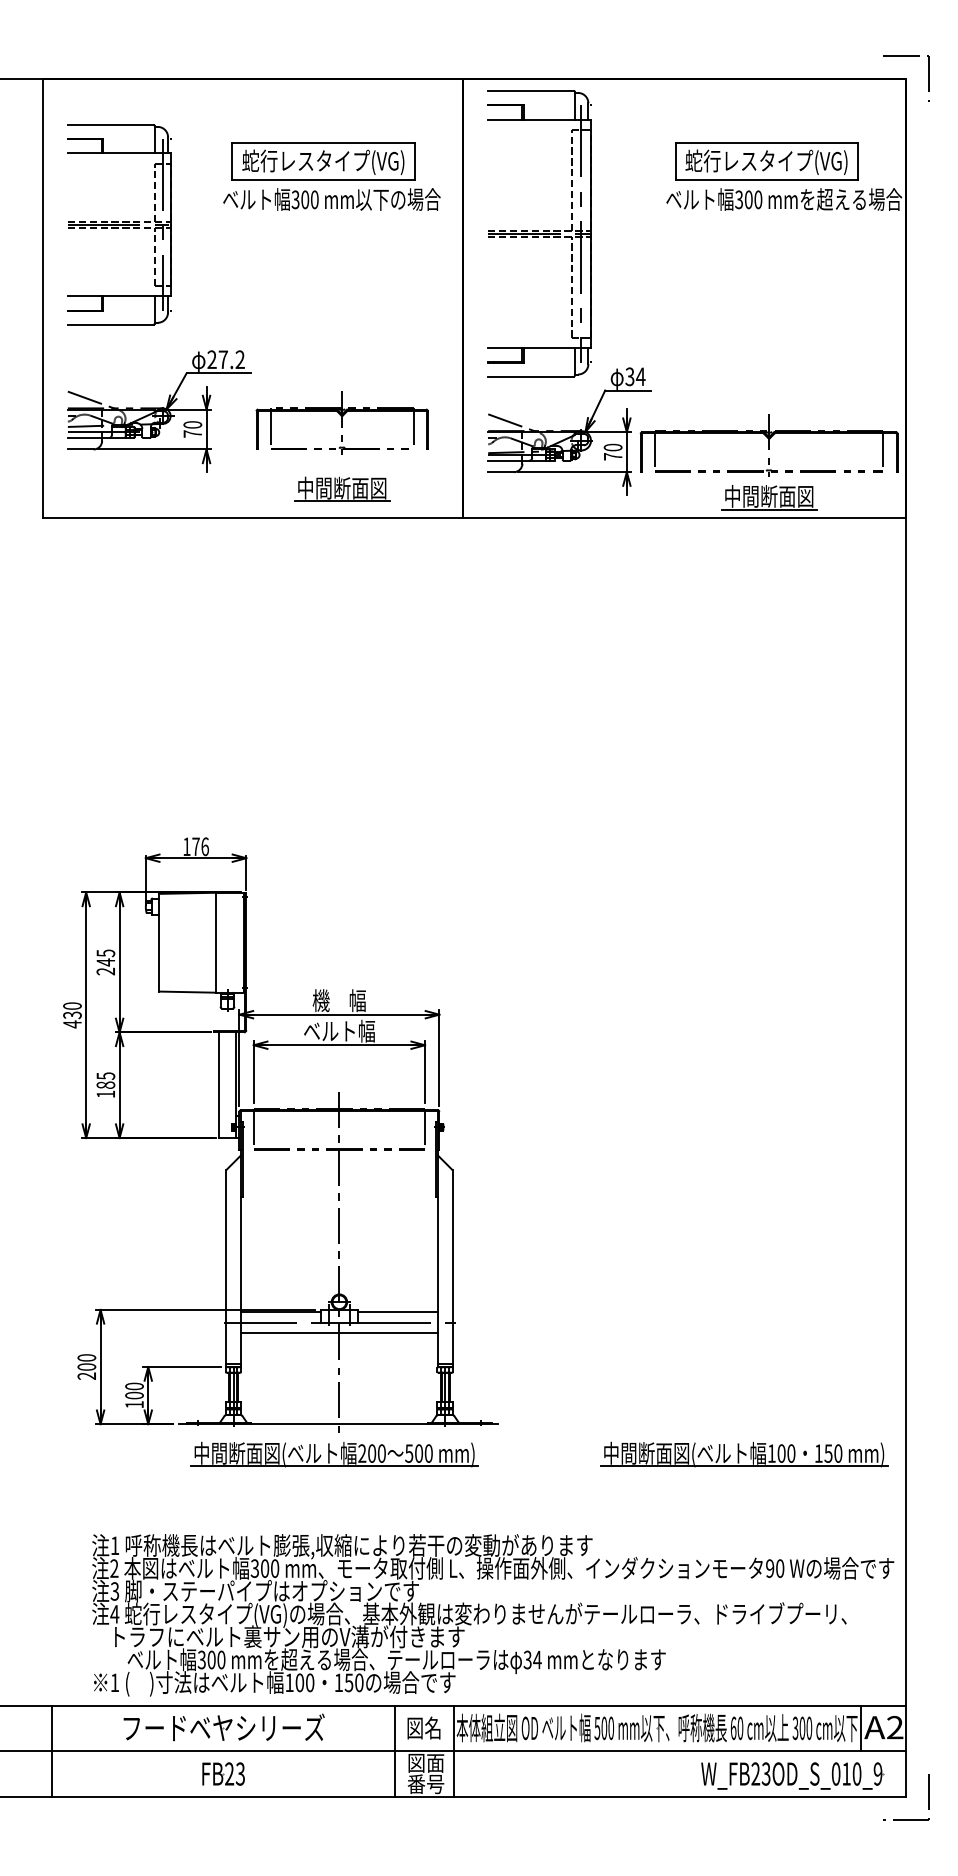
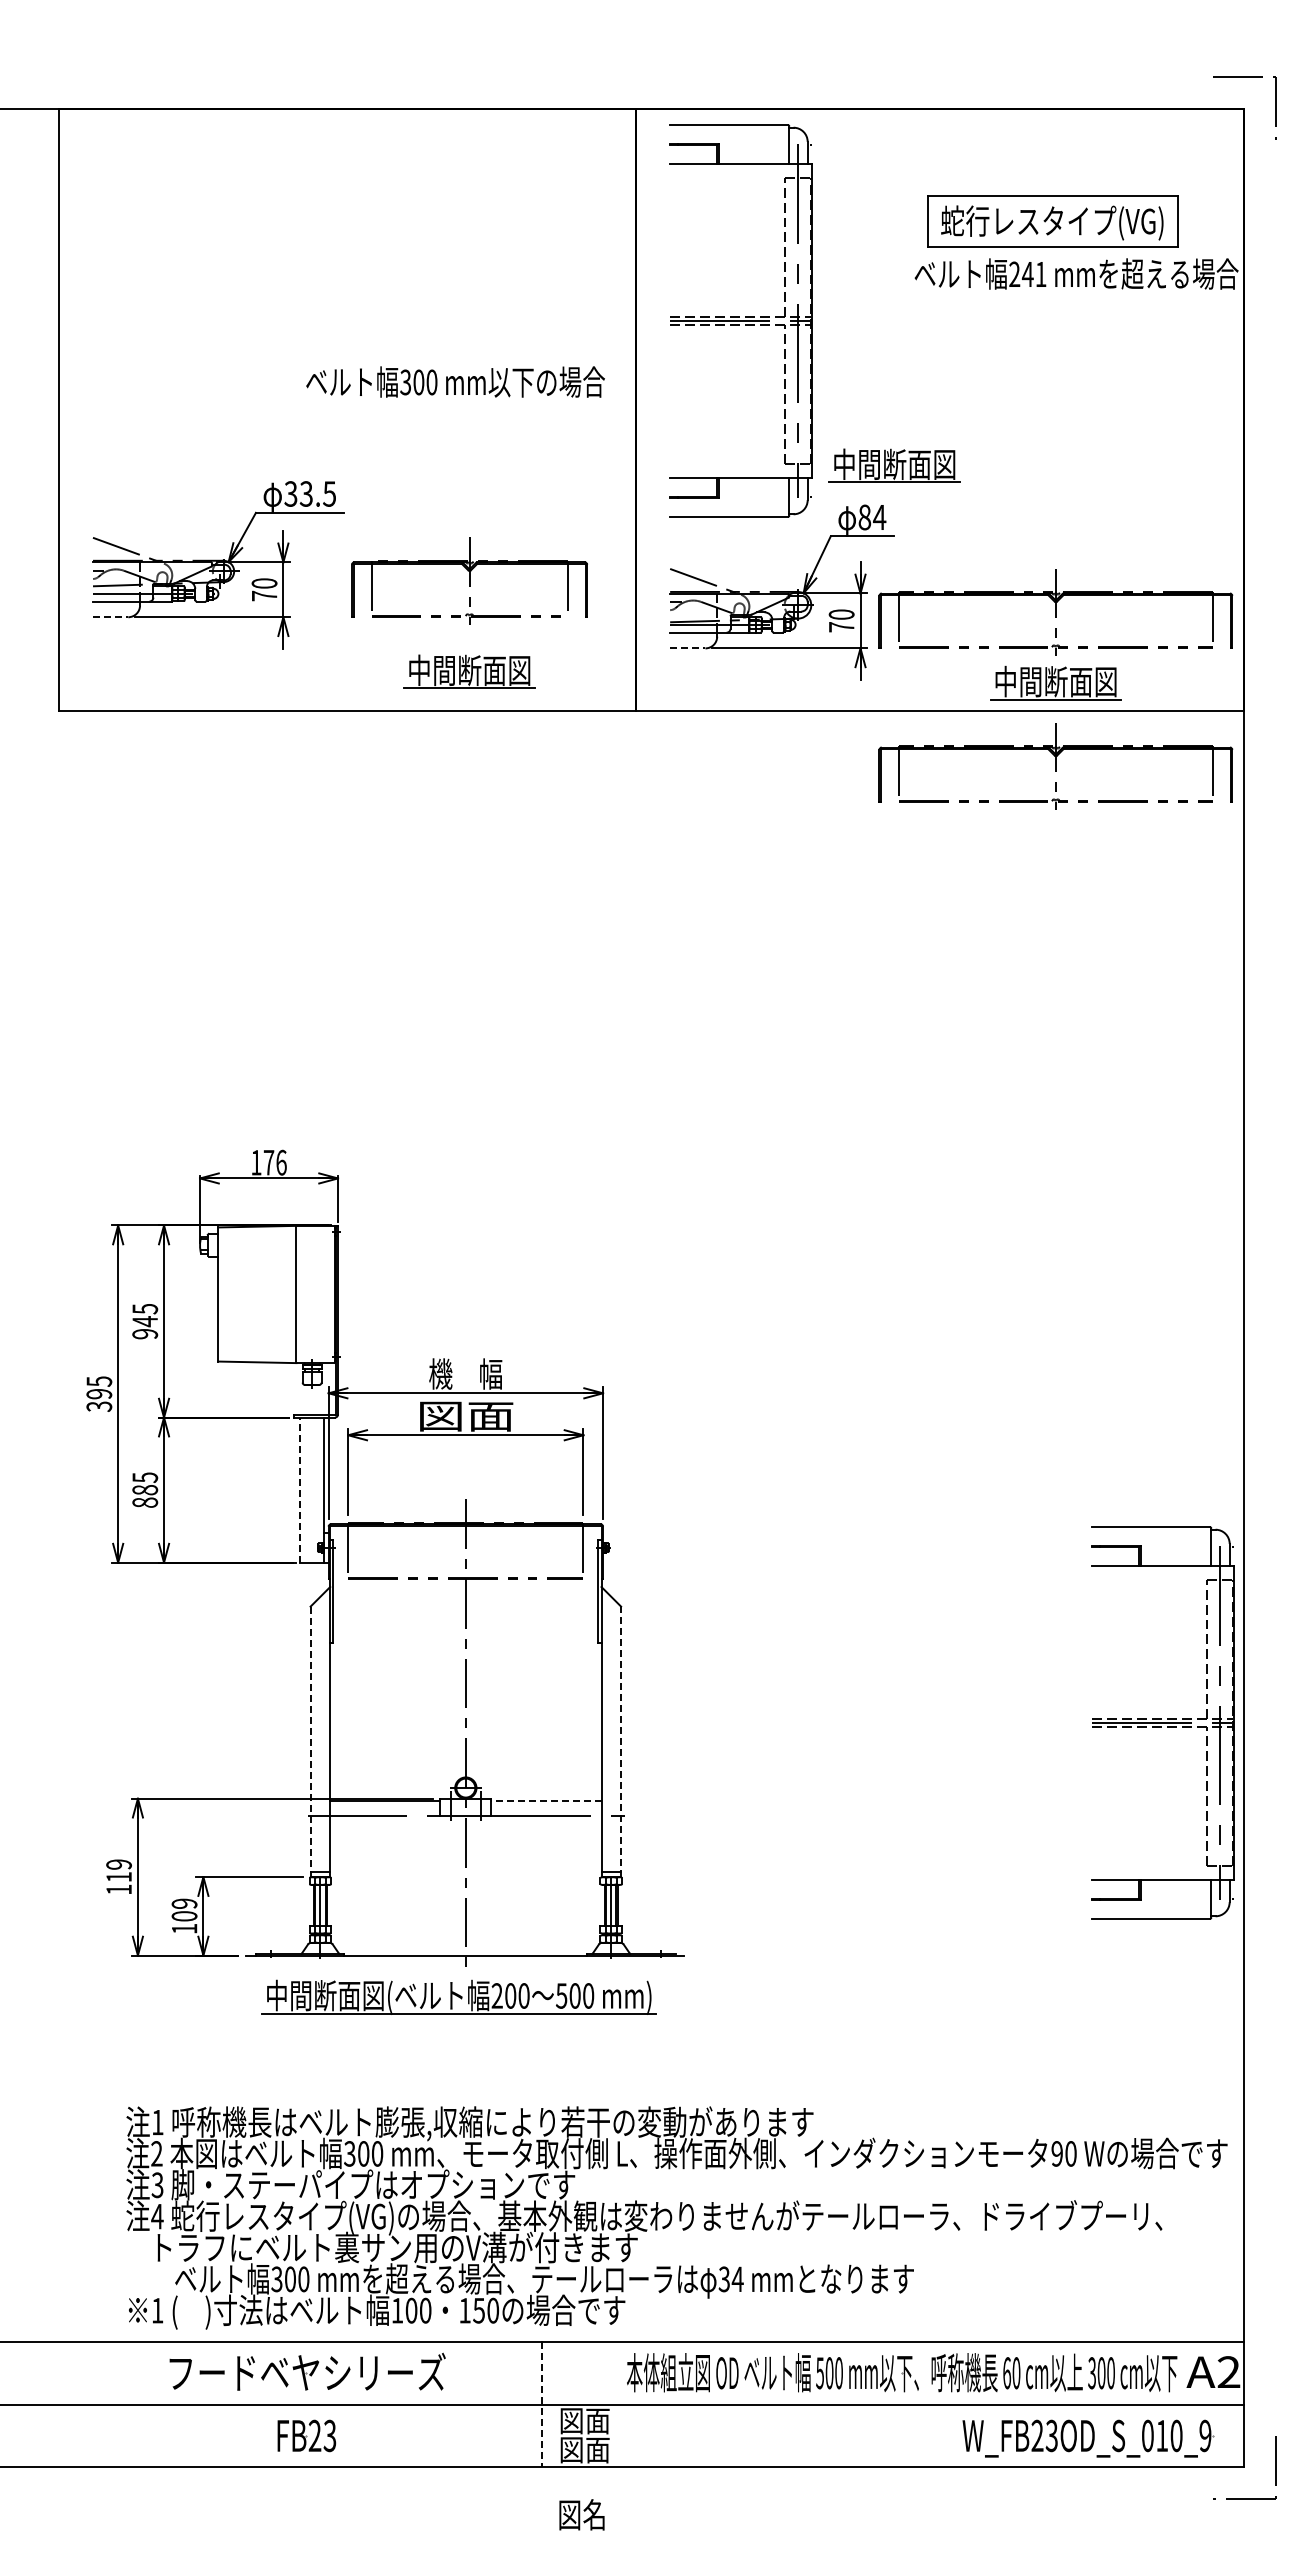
part: (323, 161) -> (444, 221), removed
text: (331, 199) -> (455, 381), moved
text: (748, 199) -> (1027, 274), 300 -> 241
part: (119, 224) -> (163, 308), removed
part: (651, 338) -> (894, 465), added
text: (226, 359) -> (310, 493), 27.2 -> 33.5
text: (629, 376) -> (864, 517), 34 -> 84
line: (80, 449) -> (110, 617), solid -> dashed
line: (500, 472) -> (687, 648), solid -> dashed
part: (768, 558) -> (1055, 766), added
text: (106, 971) -> (145, 1334), 245 -> 945
text: (72, 1015) -> (99, 1394), 430 -> 395
text: (339, 1030) -> (465, 1415), ベルト幅 -> 図面
line: (218, 1085) -> (300, 1490), solid -> dashed
text: (106, 1094) -> (145, 1502), 185 -> 885
part: (846, 1254) -> (1162, 1722), added
line: (452, 1268) -> (621, 1741), solid -> dashed
line: (226, 1269) -> (310, 1742), solid -> dashed
line: (397, 1311) -> (545, 1801), solid -> dashed
line: (339, 1333) -> (465, 1830), removed
text: (86, 1366) -> (118, 1876), 200 -> 119
text: (134, 1386) -> (184, 1903), 100 -> 109
part: (744, 1454) -> (1021, 1996), removed
text: (423, 1727) -> (581, 2514), moved
line: (860, 1727) -> (1181, 2372), removed
line: (52, 1751) -> (71, 2404), removed
line: (394, 1751) -> (541, 2404), solid -> dashed
line: (454, 1751) -> (623, 2404), removed
text: (425, 1783) -> (584, 2449), 番号 -> 図面

